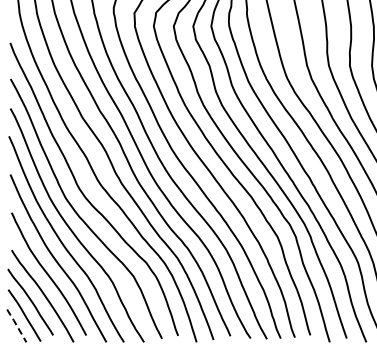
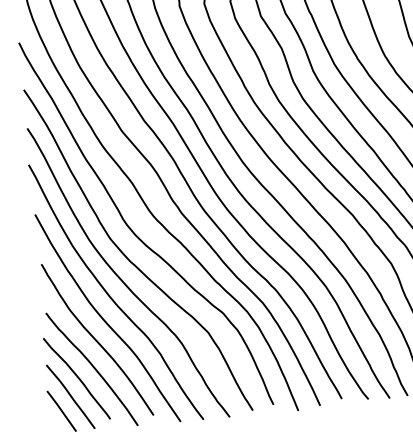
line: (16, 325) -> (61, 410), dashed -> solid

